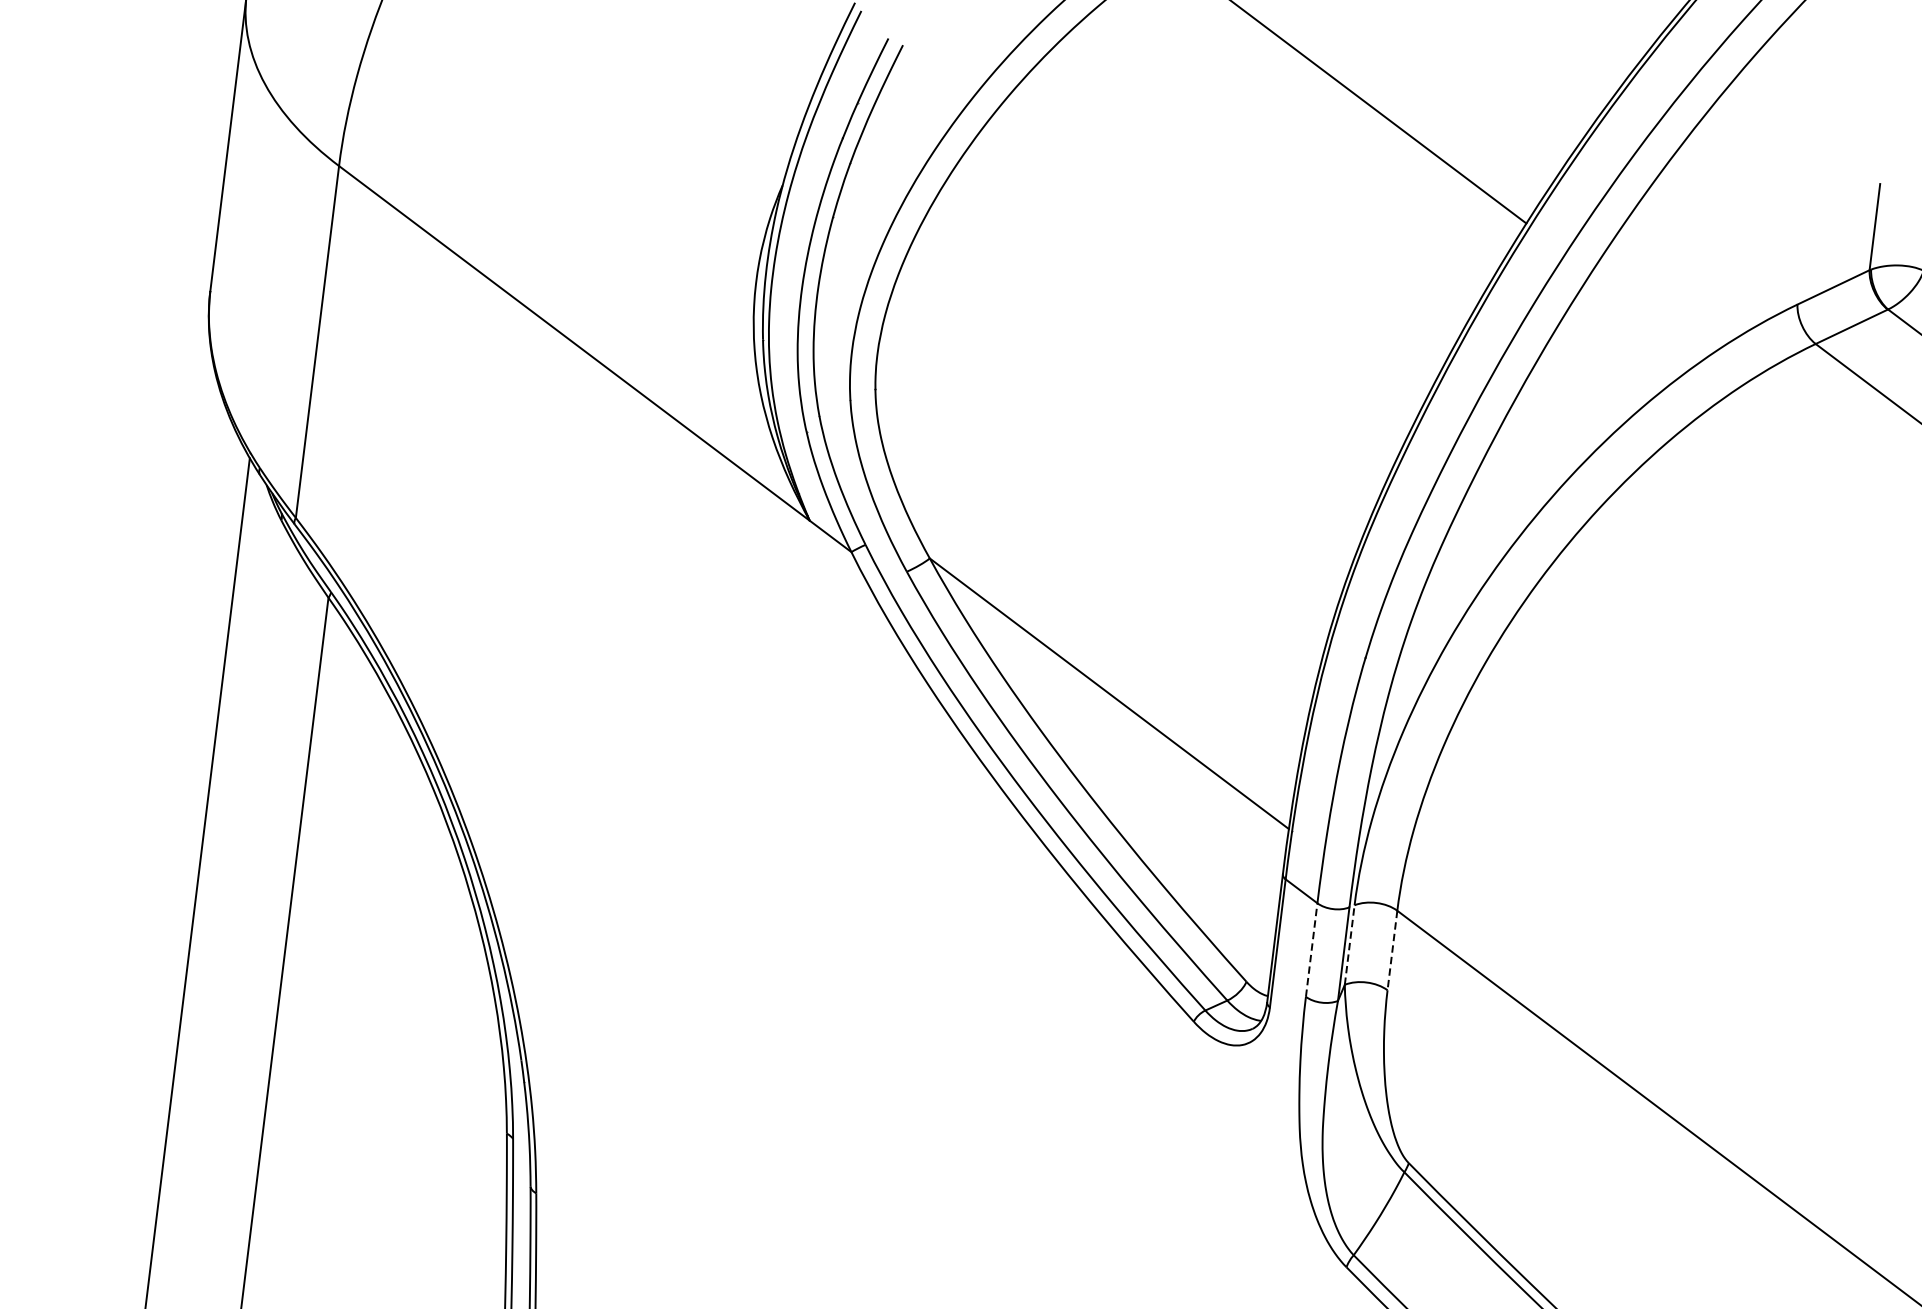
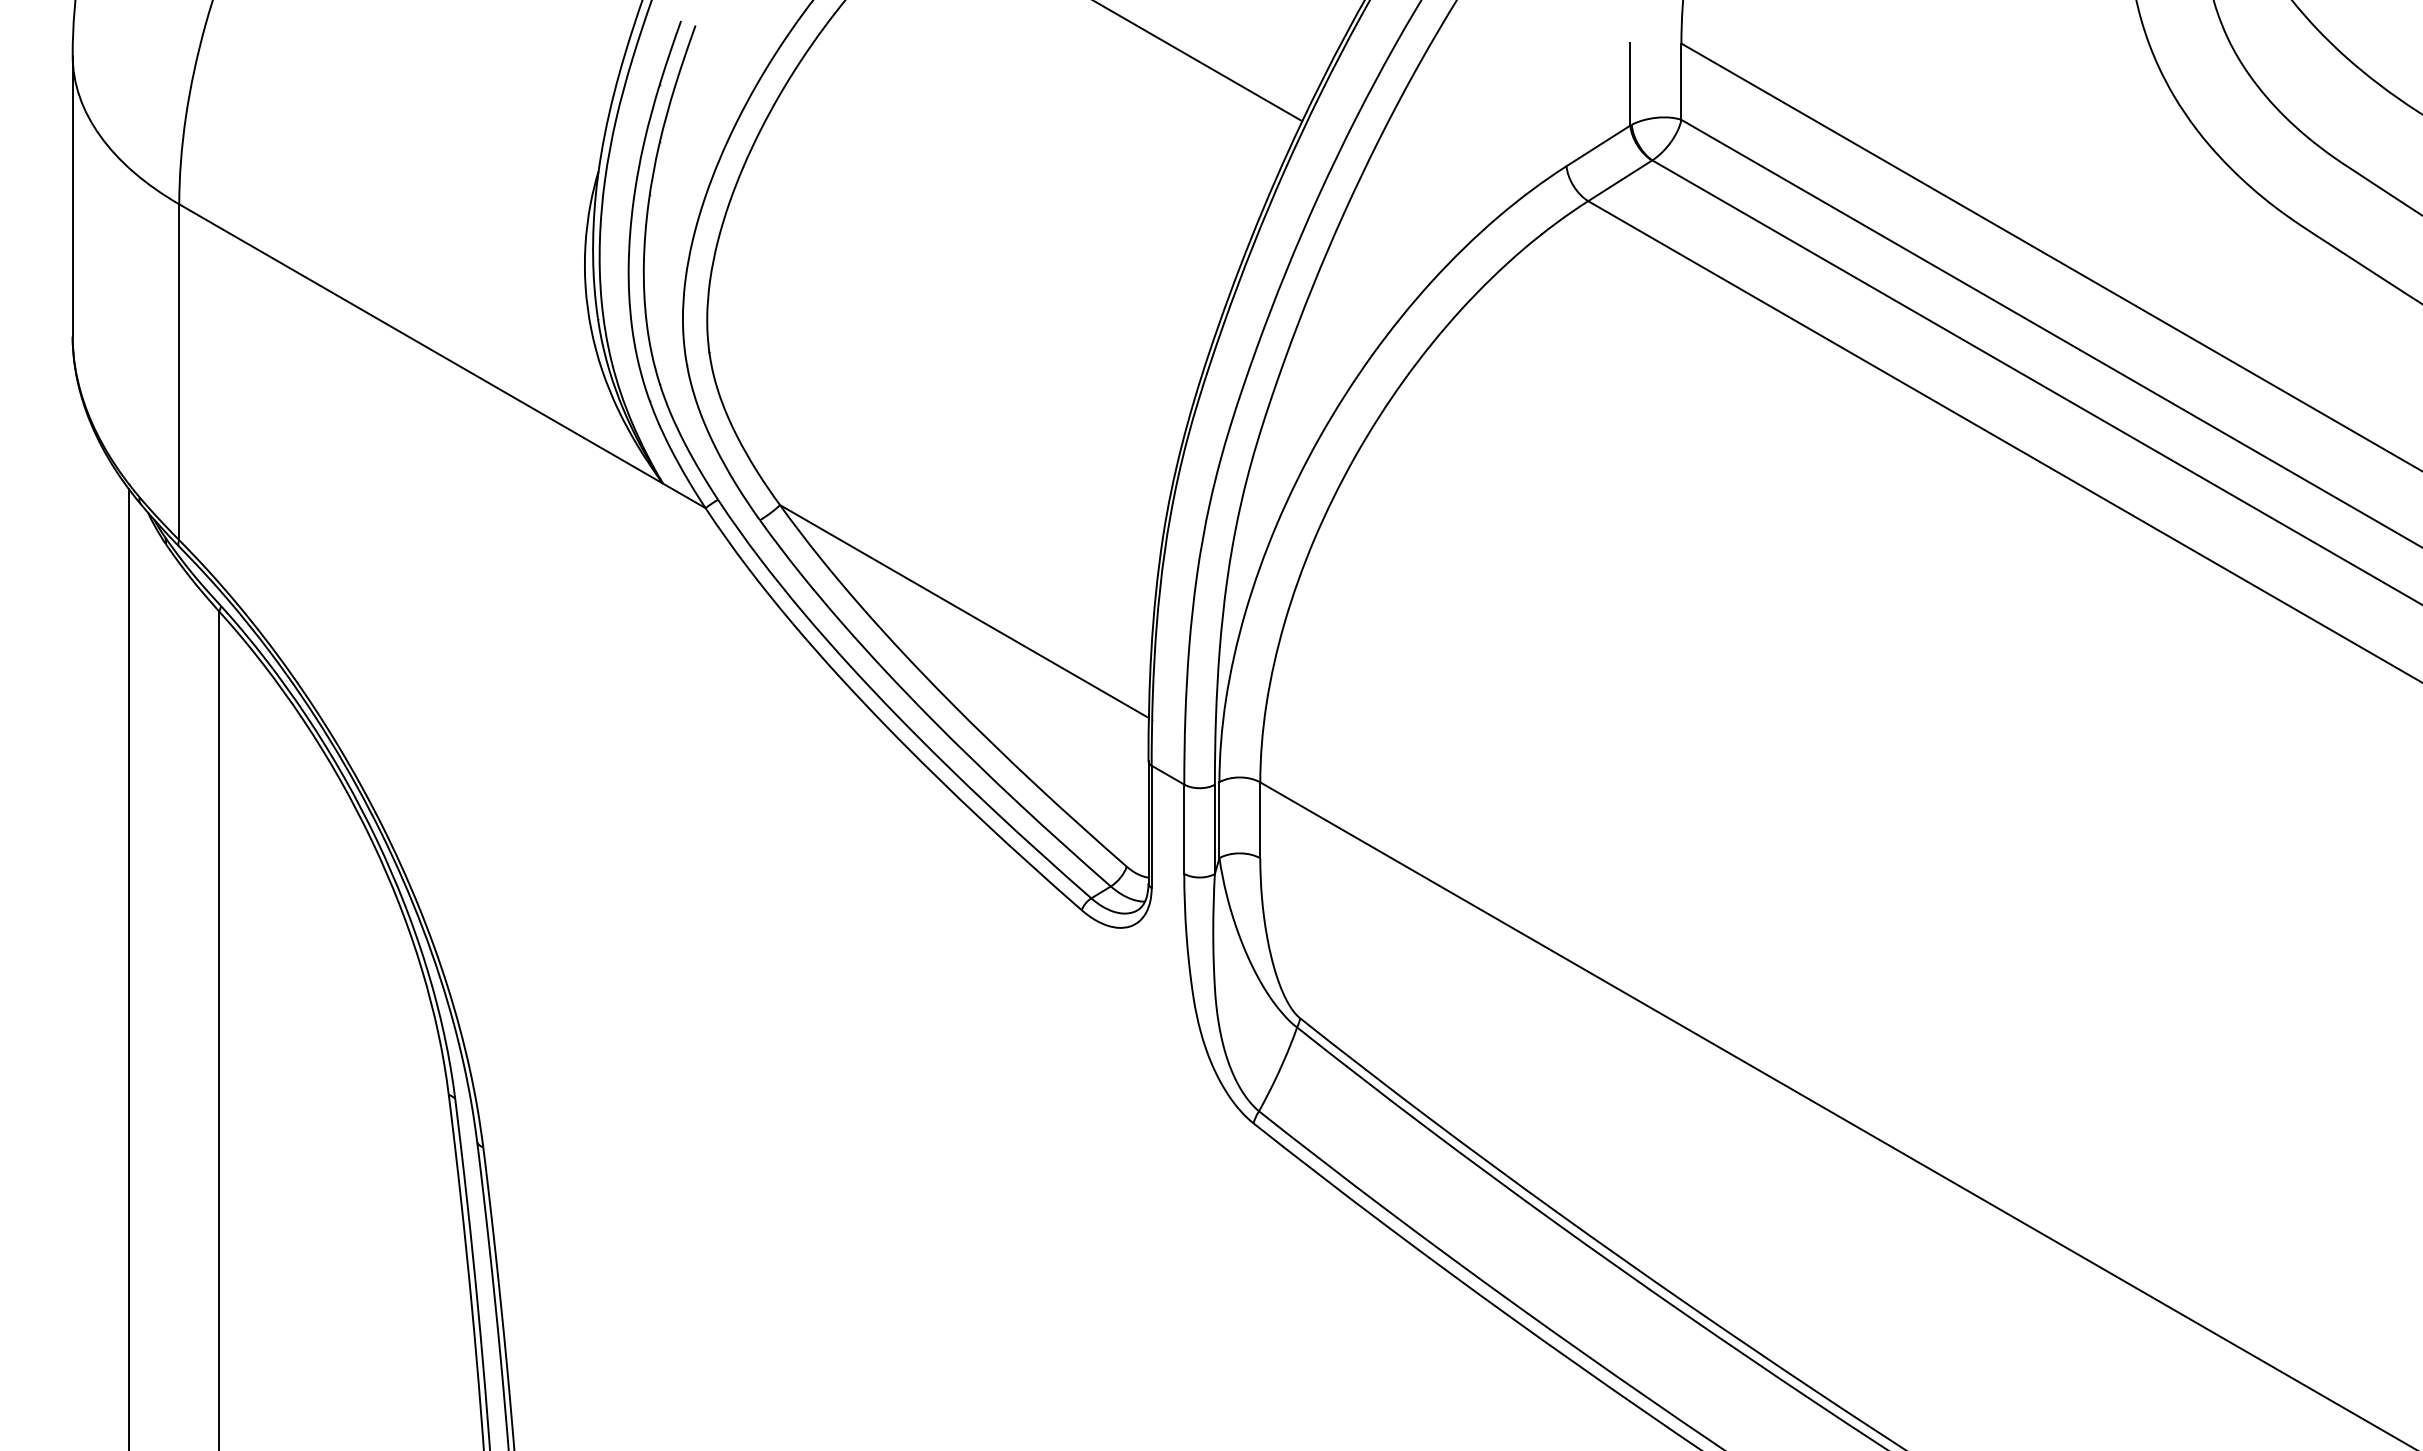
line: (1349, 945) -> (1219, 820), dashed -> solid
line: (1311, 950) -> (1184, 829), dashed -> solid
line: (1392, 950) -> (1260, 820), dashed -> solid

